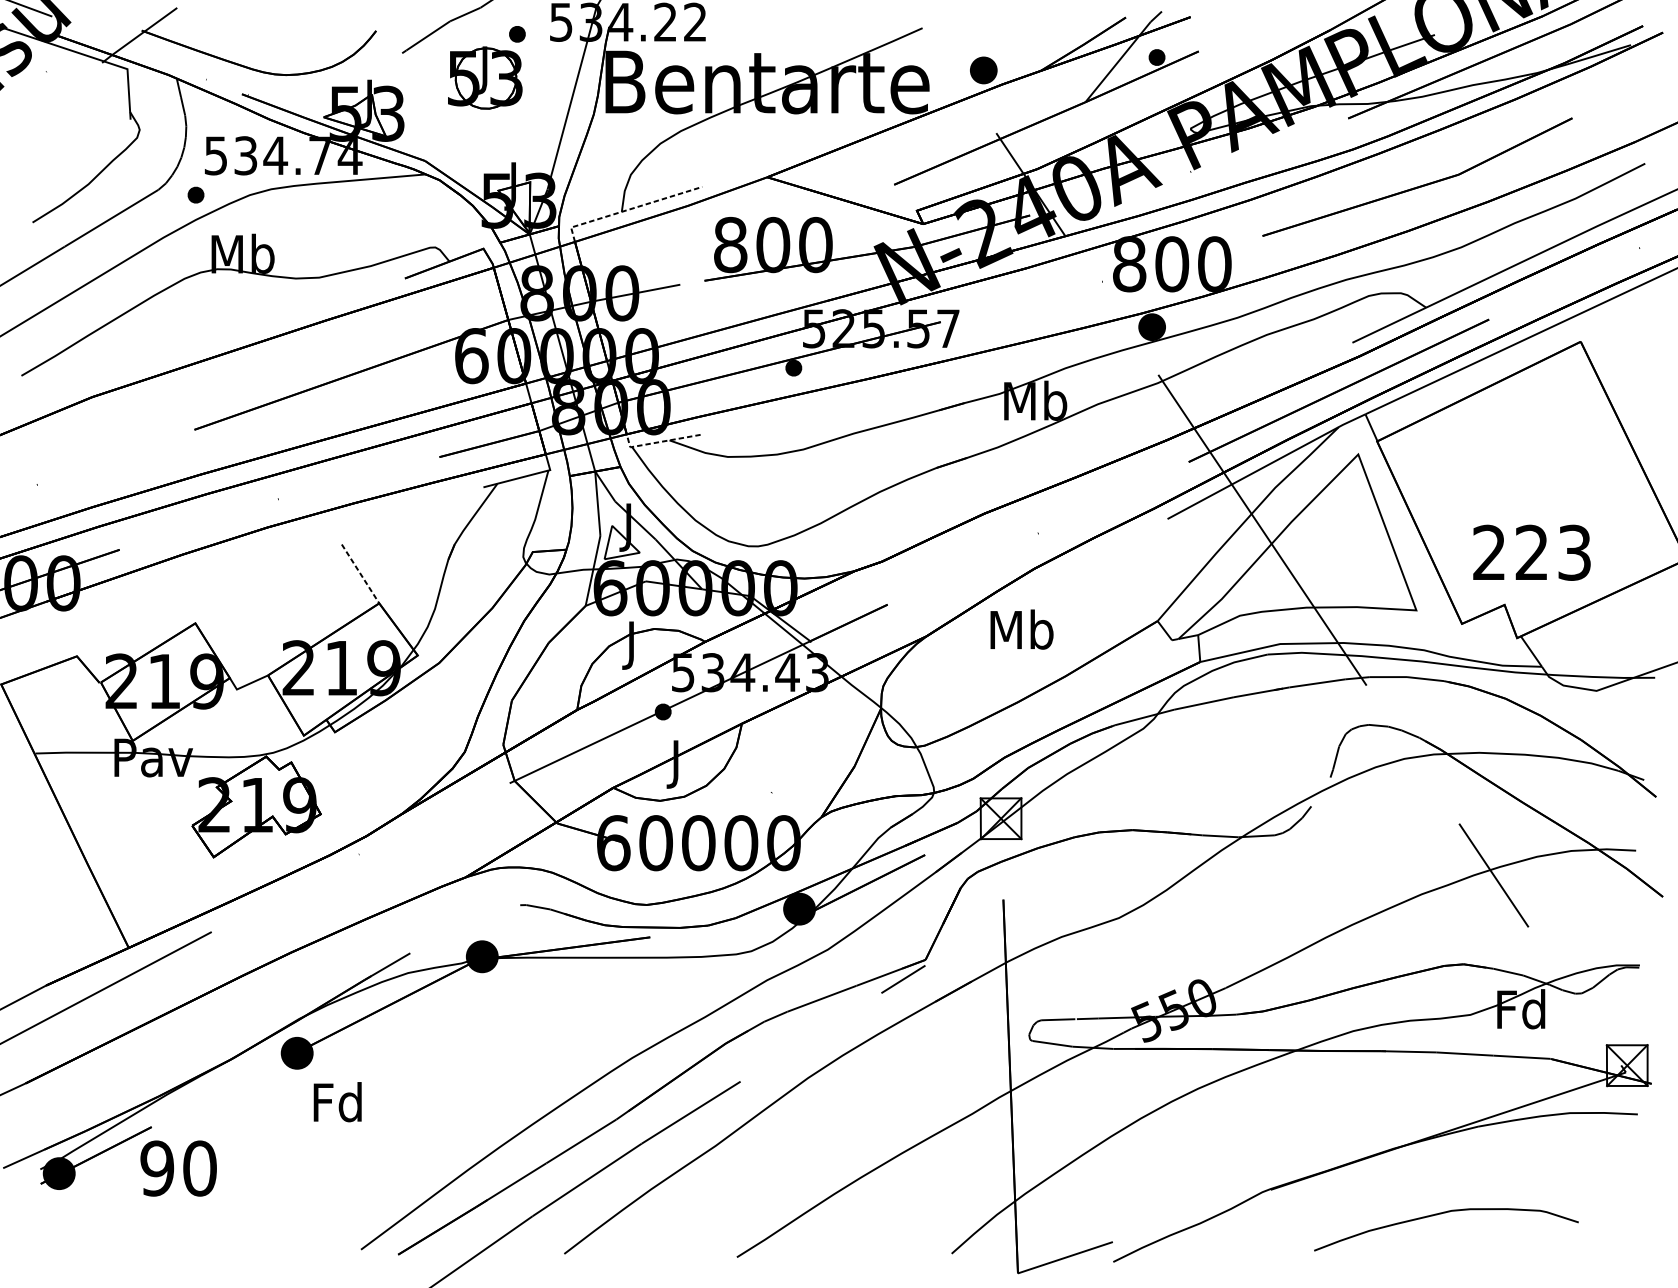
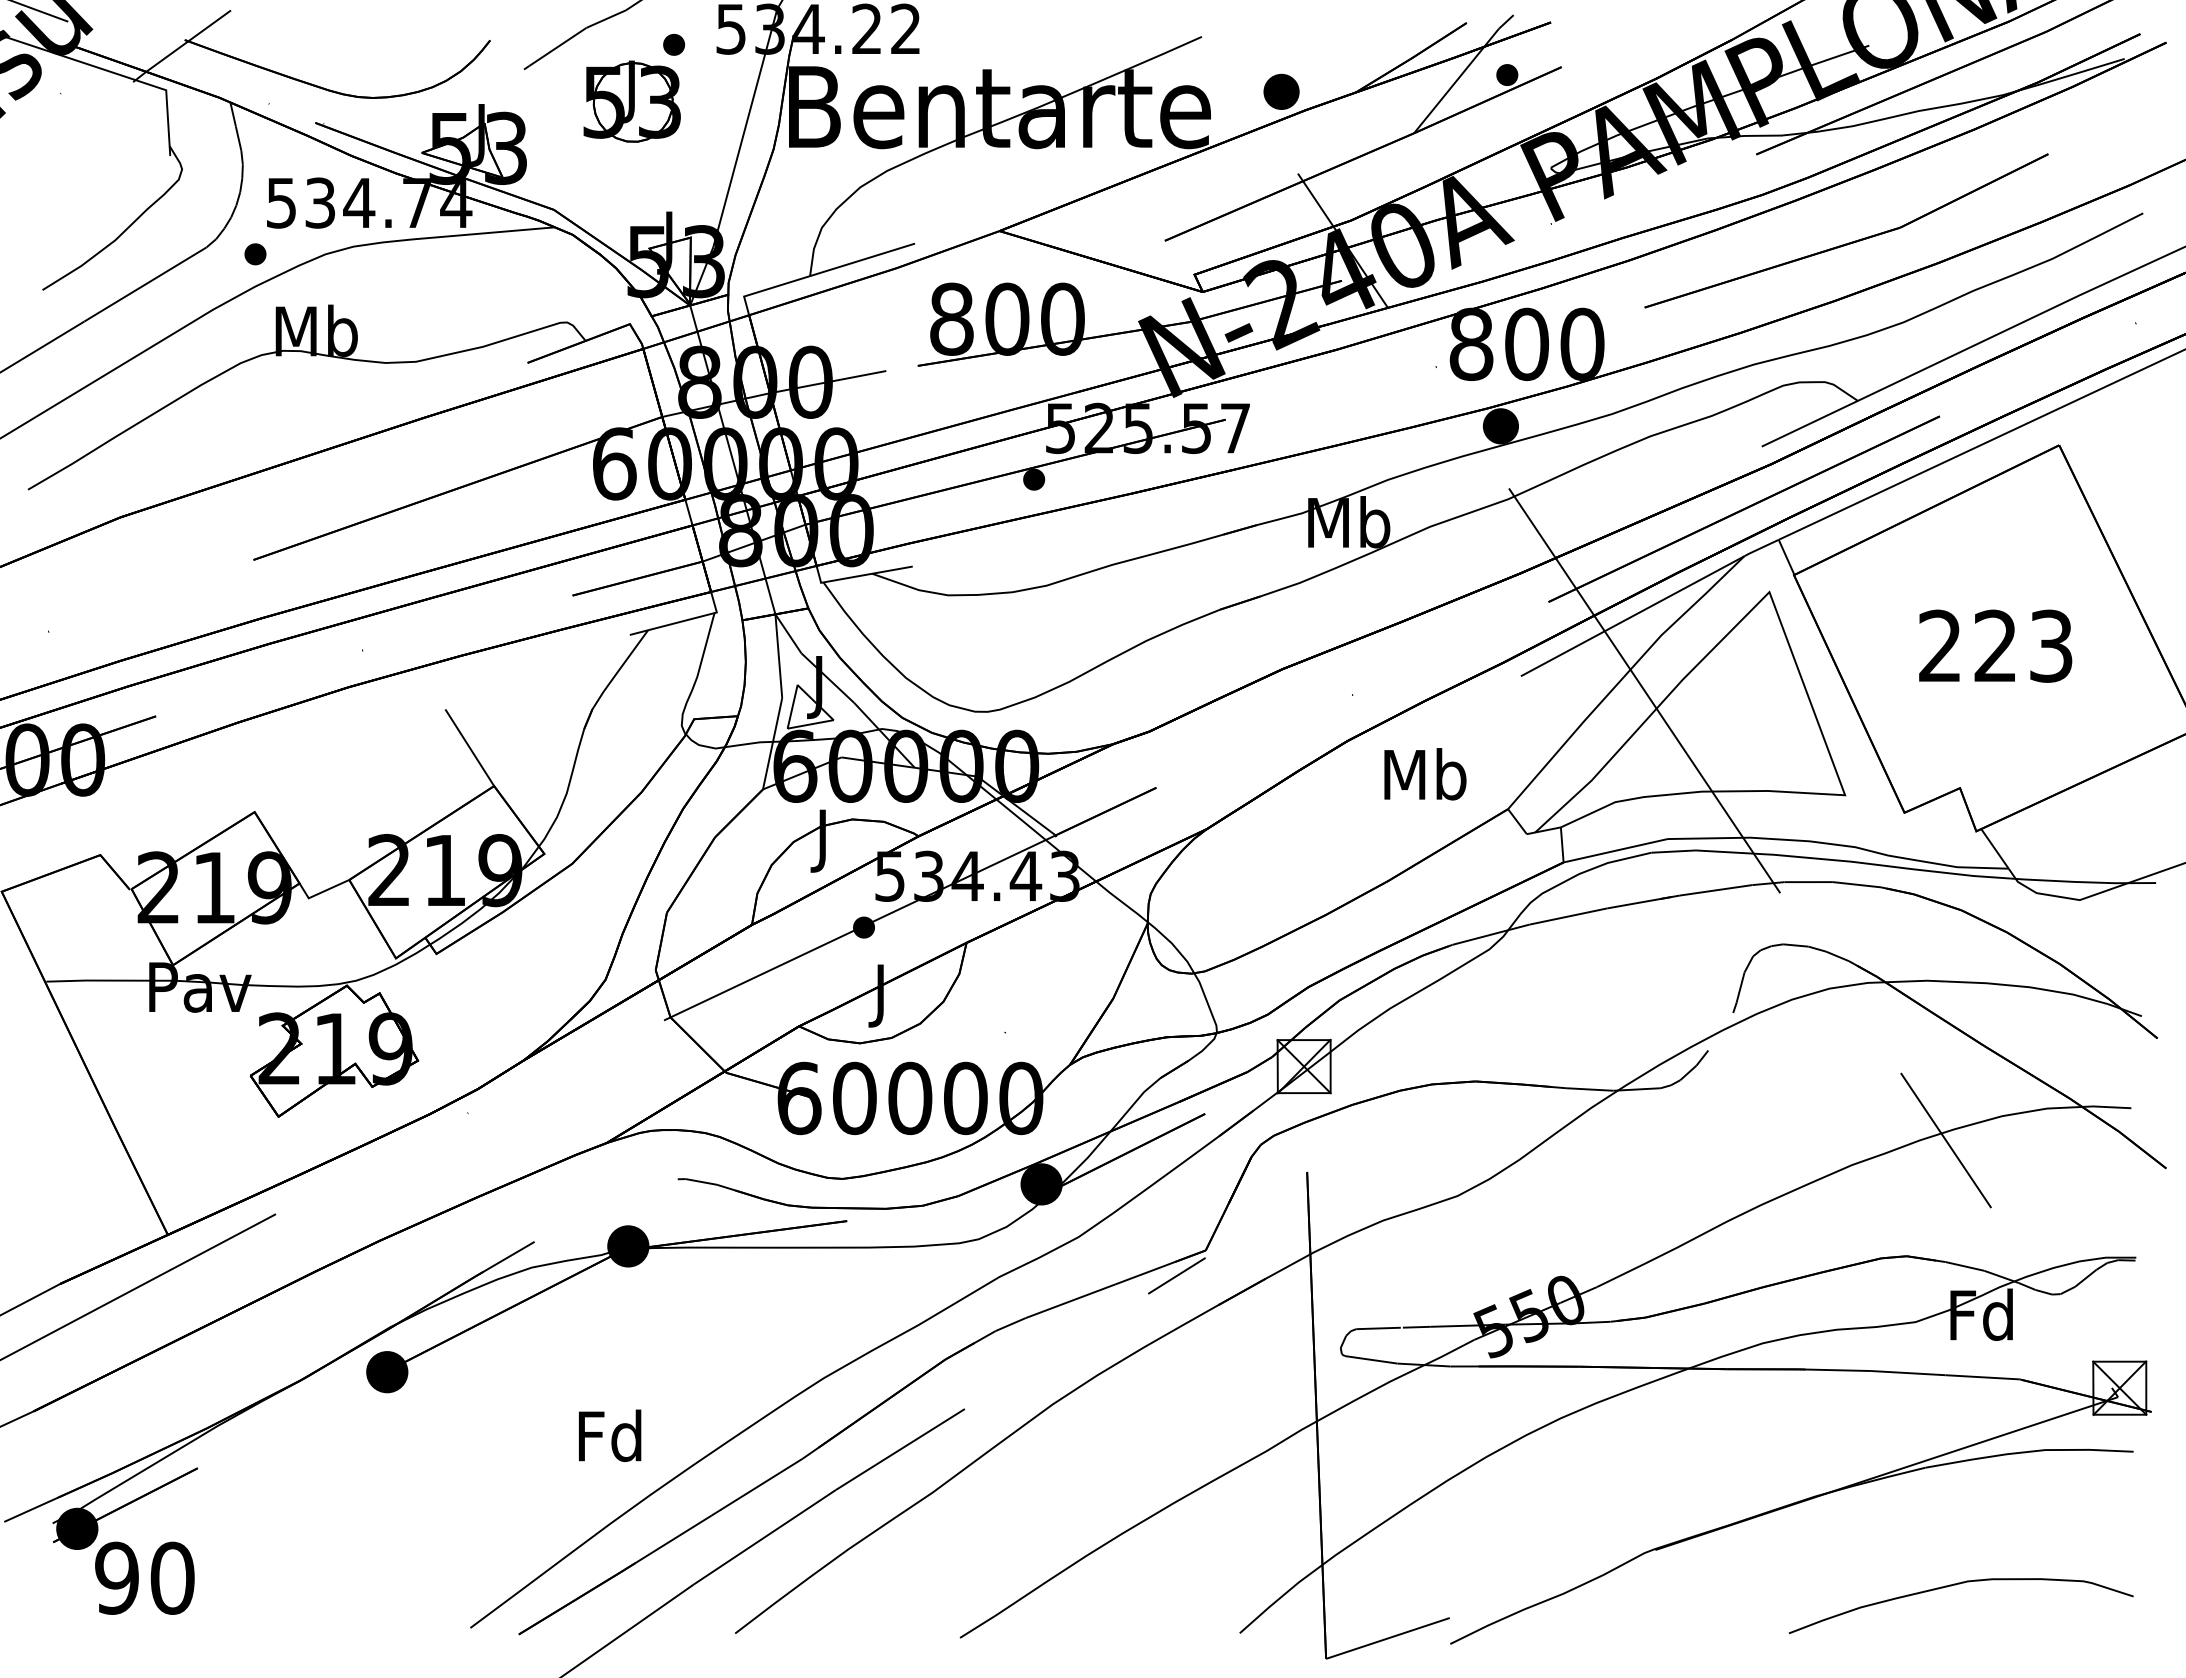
line: (629, 209) -> (819, 273), dashed -> solid
line: (658, 442) -> (857, 576), dashed -> solid
text: (1531, 552) -> (1995, 645), moved
line: (361, 574) -> (470, 748), dashed -> solid
text: (1022, 629) -> (1425, 774), moved
text: (338, 1101) -> (610, 1435), moved
text: (178, 1167) -> (144, 1577), moved
curve: (1442, 1214) -> (1955, 1585), moved

